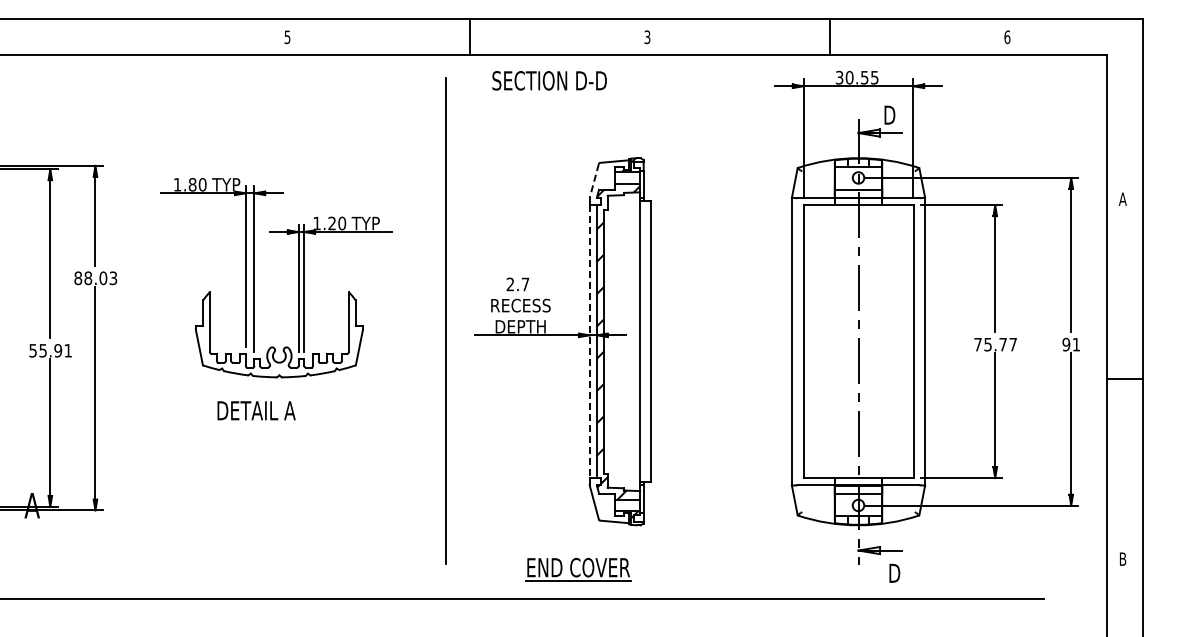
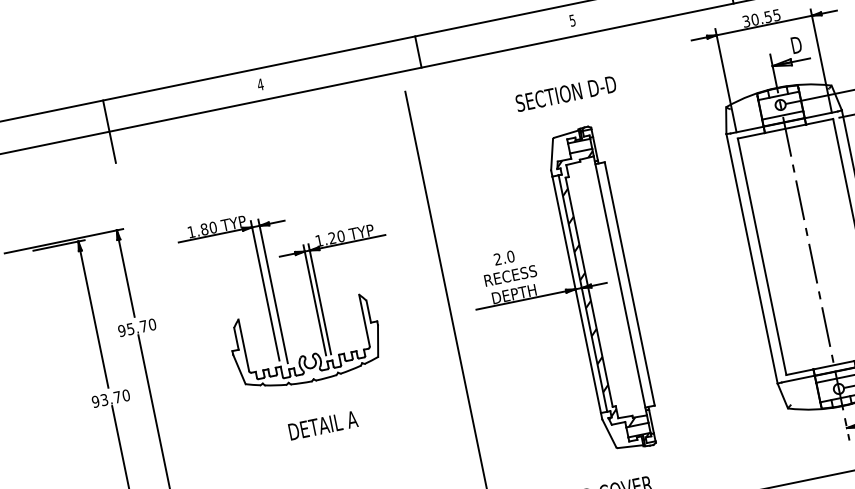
text: (647, 36) -> (572, 19), 3 -> 5
text: (287, 37) -> (260, 84), 5 -> 4
line: (109, 55) -> (109, 132), added
text: (549, 80) -> (565, 93), moved
line: (594, 181) -> (552, 155), dashed -> solid
text: (95, 278) -> (136, 327), 88.03 -> 95.70
text: (525, 284) -> (510, 256), 2.7 -> 2.0
line: (589, 342) -> (576, 295), dashed -> solid
text: (50, 350) -> (110, 398), 55.91 -> 93.70
text: (256, 410) -> (323, 425), moved

